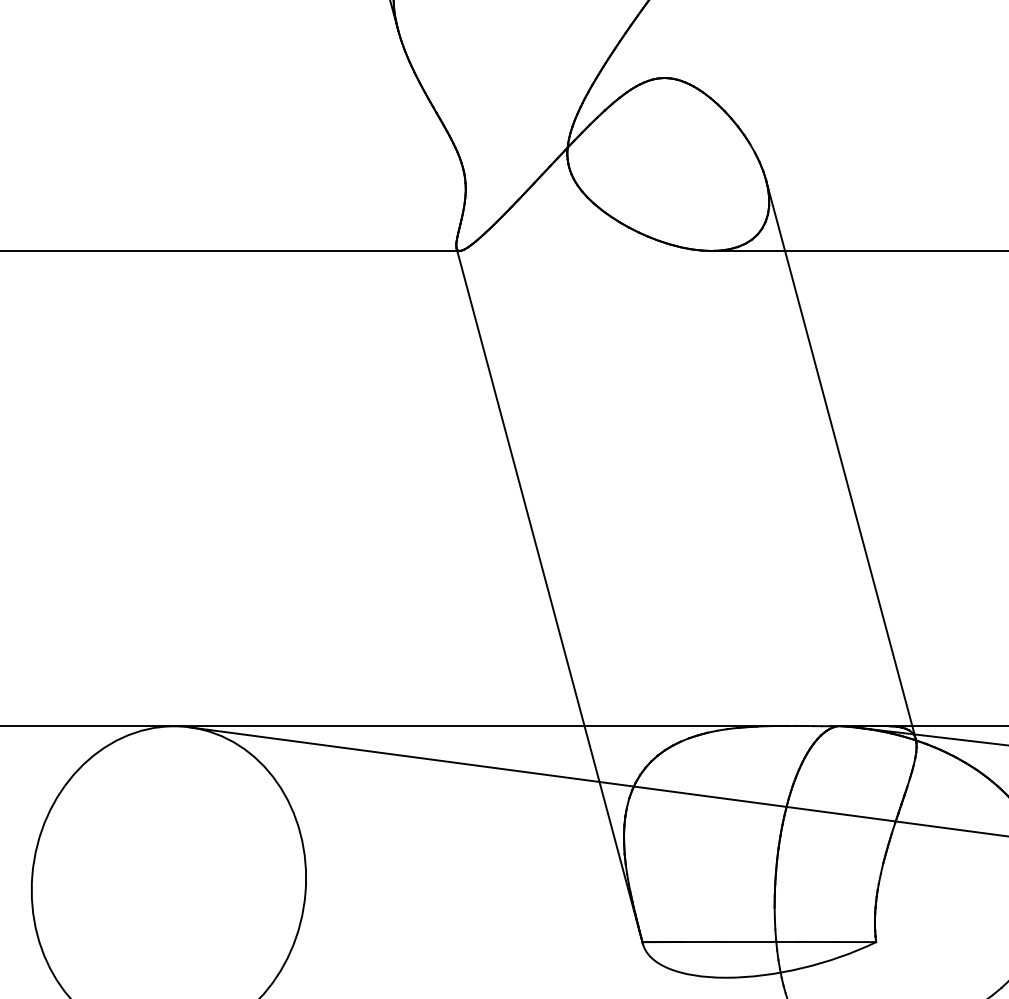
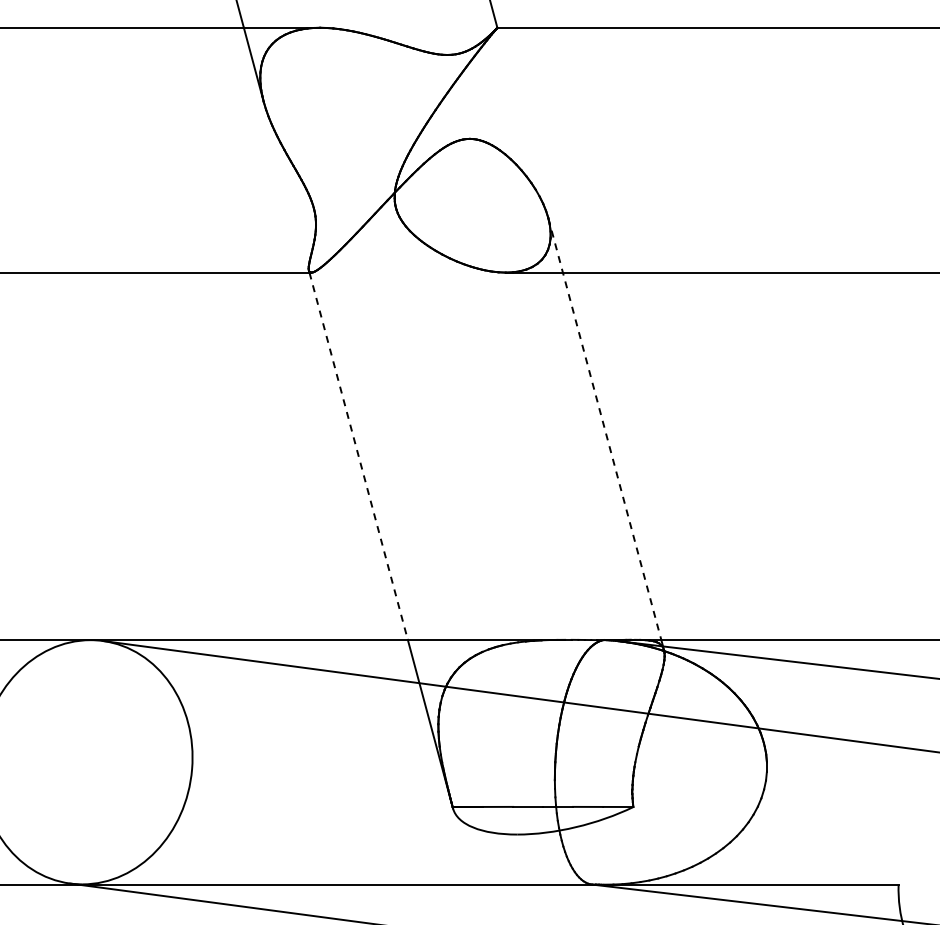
line: (838, 453) -> (604, 429), solid -> dashed
line: (520, 488) -> (358, 456), solid -> dashed

